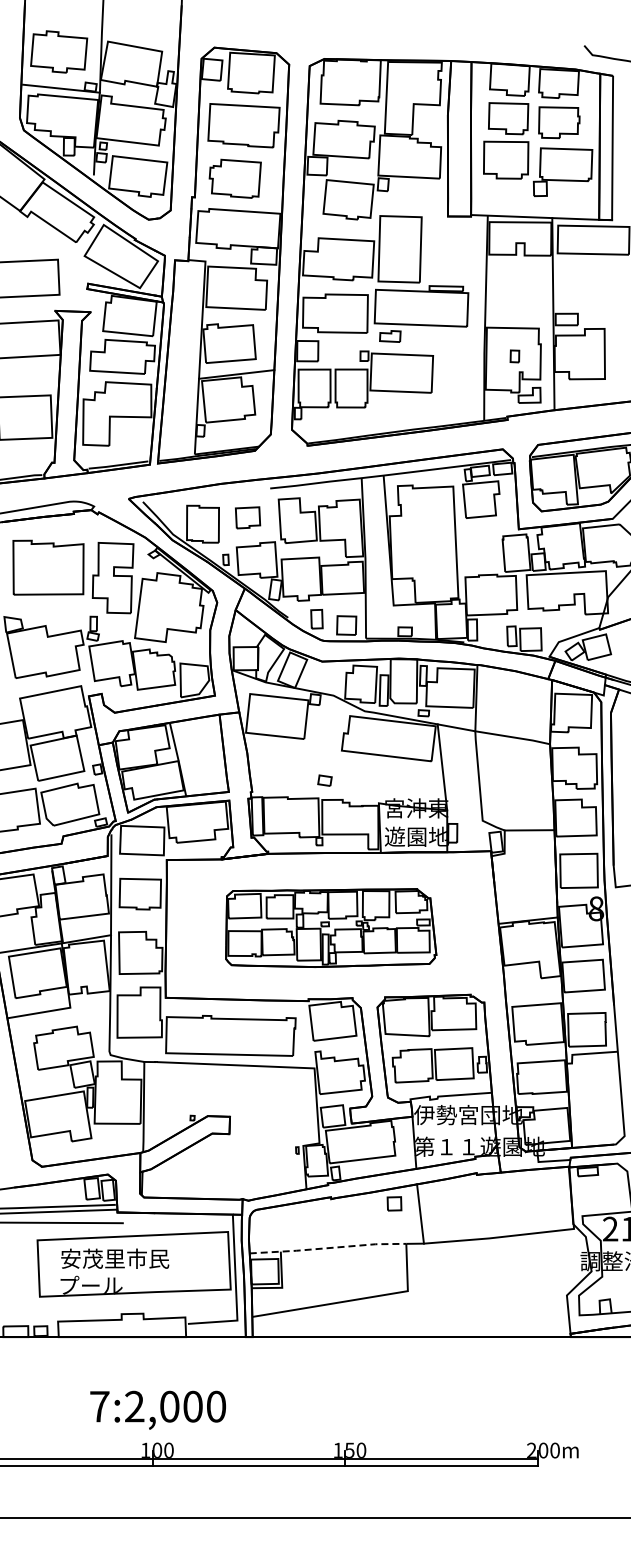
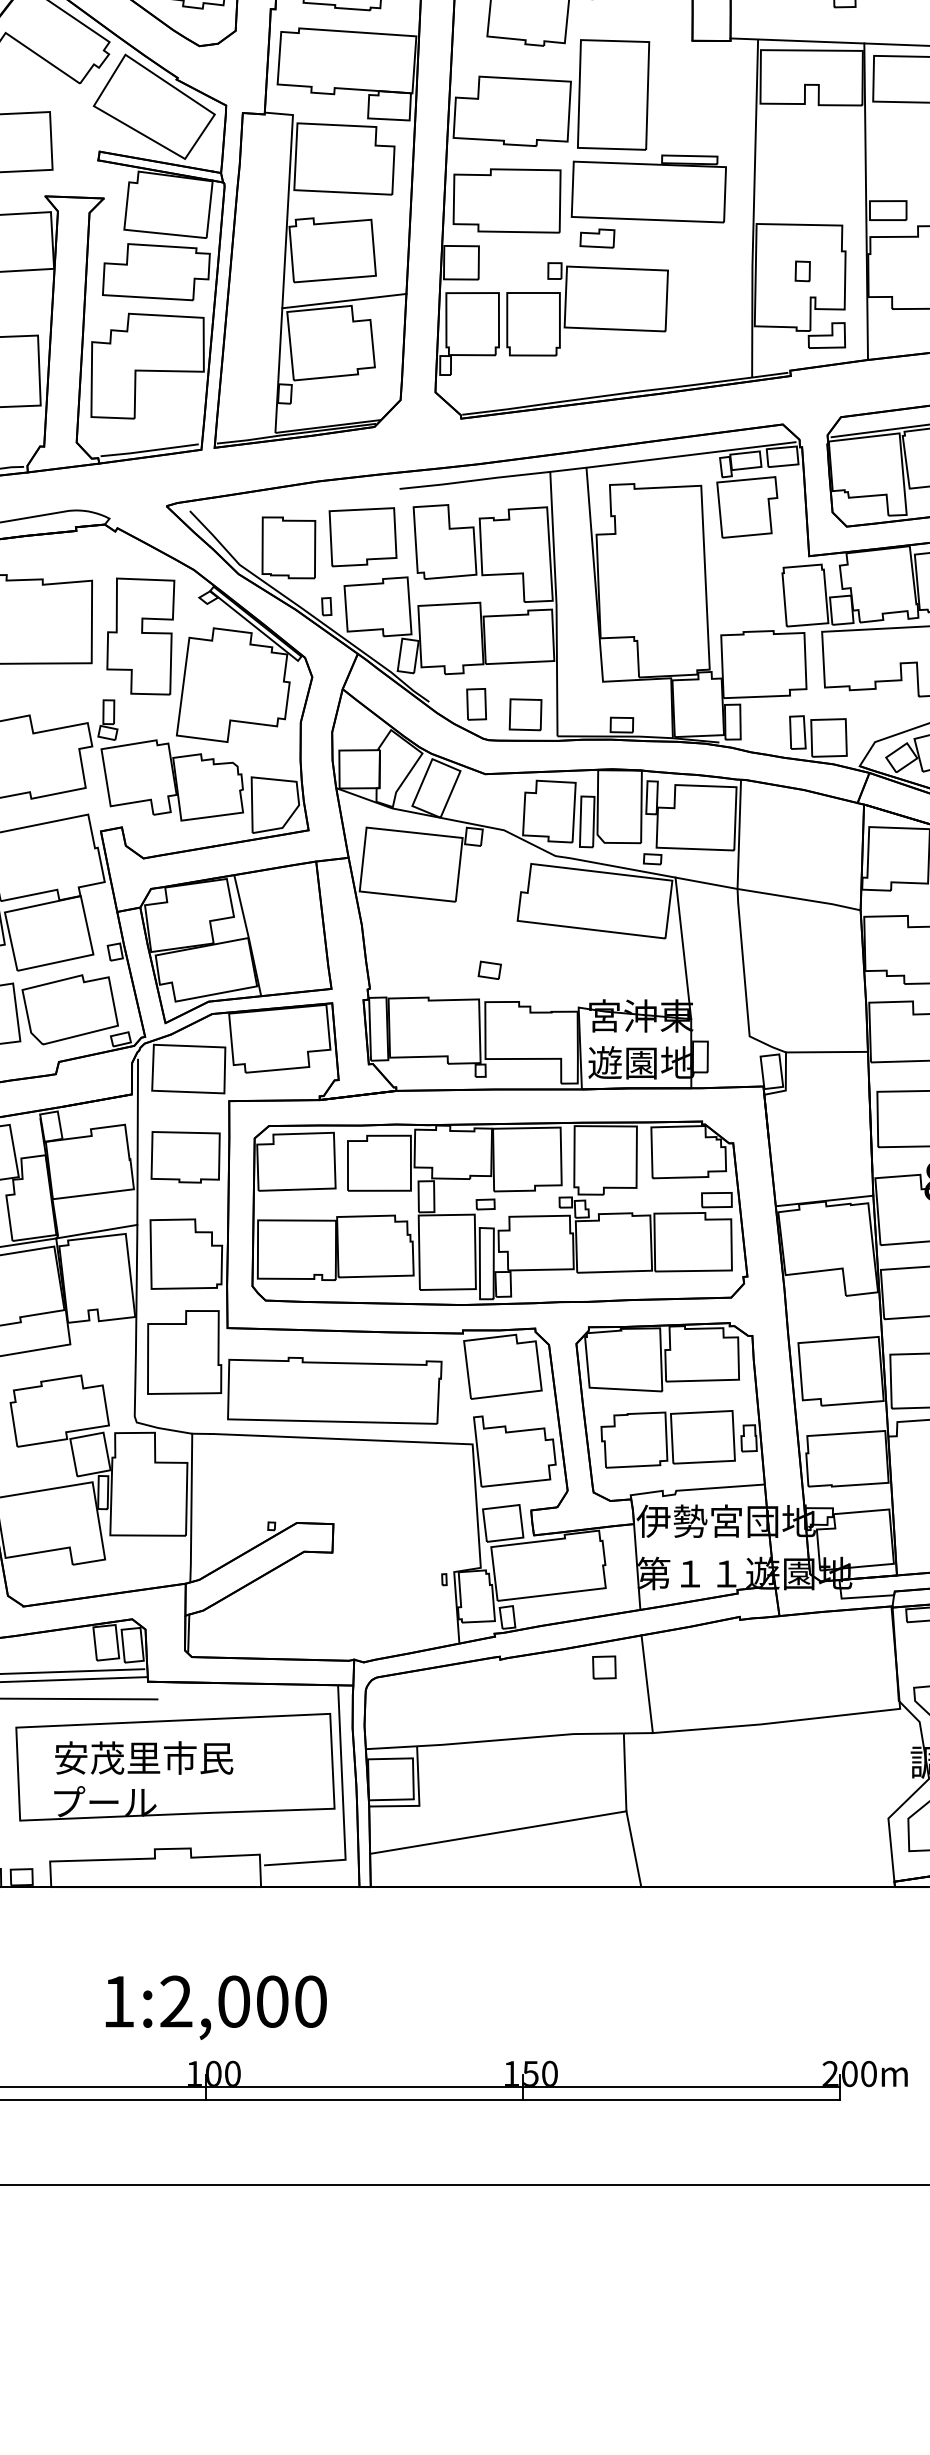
part: (247, 517) -> (362, 536), size x1.67
part: (331, 927) -> (500, 1212), size x1.43
line: (328, 1248) -> (495, 1741), dashed -> solid
line: (411, 1314) -> (632, 1849), added
text: (99, 1406) -> (118, 2001), 7:2,000 -> 1:2,000

